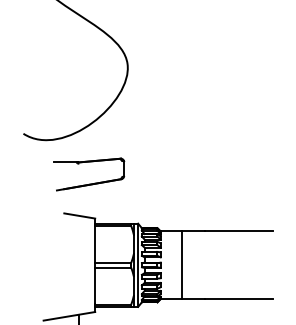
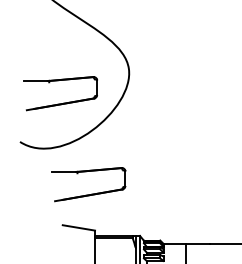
part: (62, 96) -> (60, 102), added

